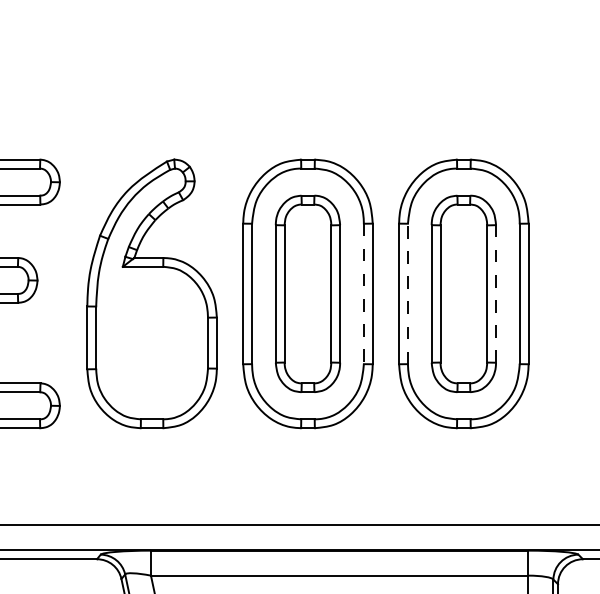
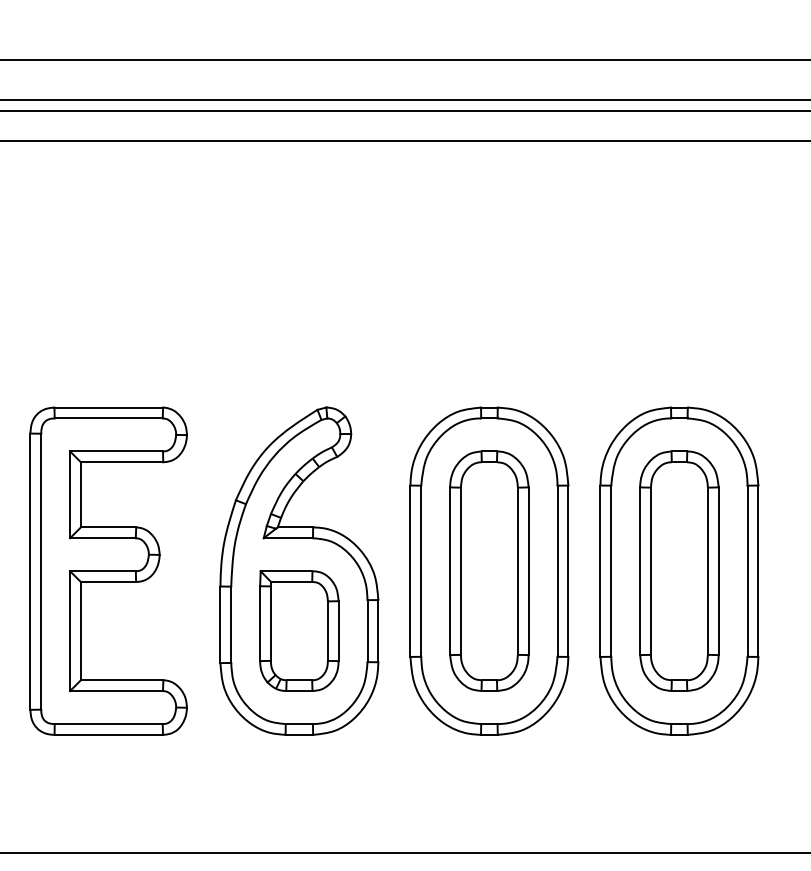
line: (363, 294) -> (557, 571), dashed -> solid
line: (408, 294) -> (611, 571), dashed -> solid
line: (495, 294) -> (718, 571), dashed -> solid
part: (152, 342) -> (299, 630), added

